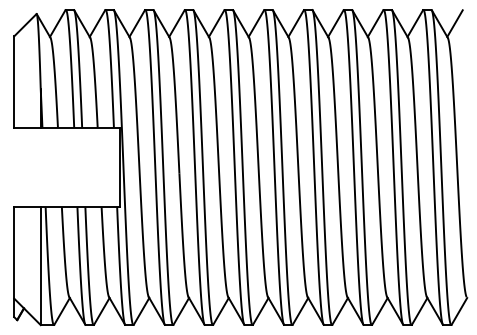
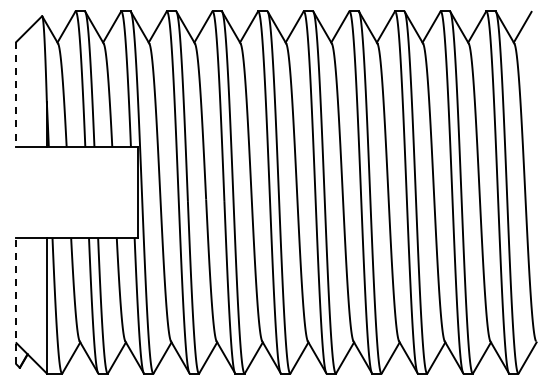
line: (14, 82) -> (16, 94), solid -> dashed
line: (14, 261) -> (16, 300), solid -> dashed

